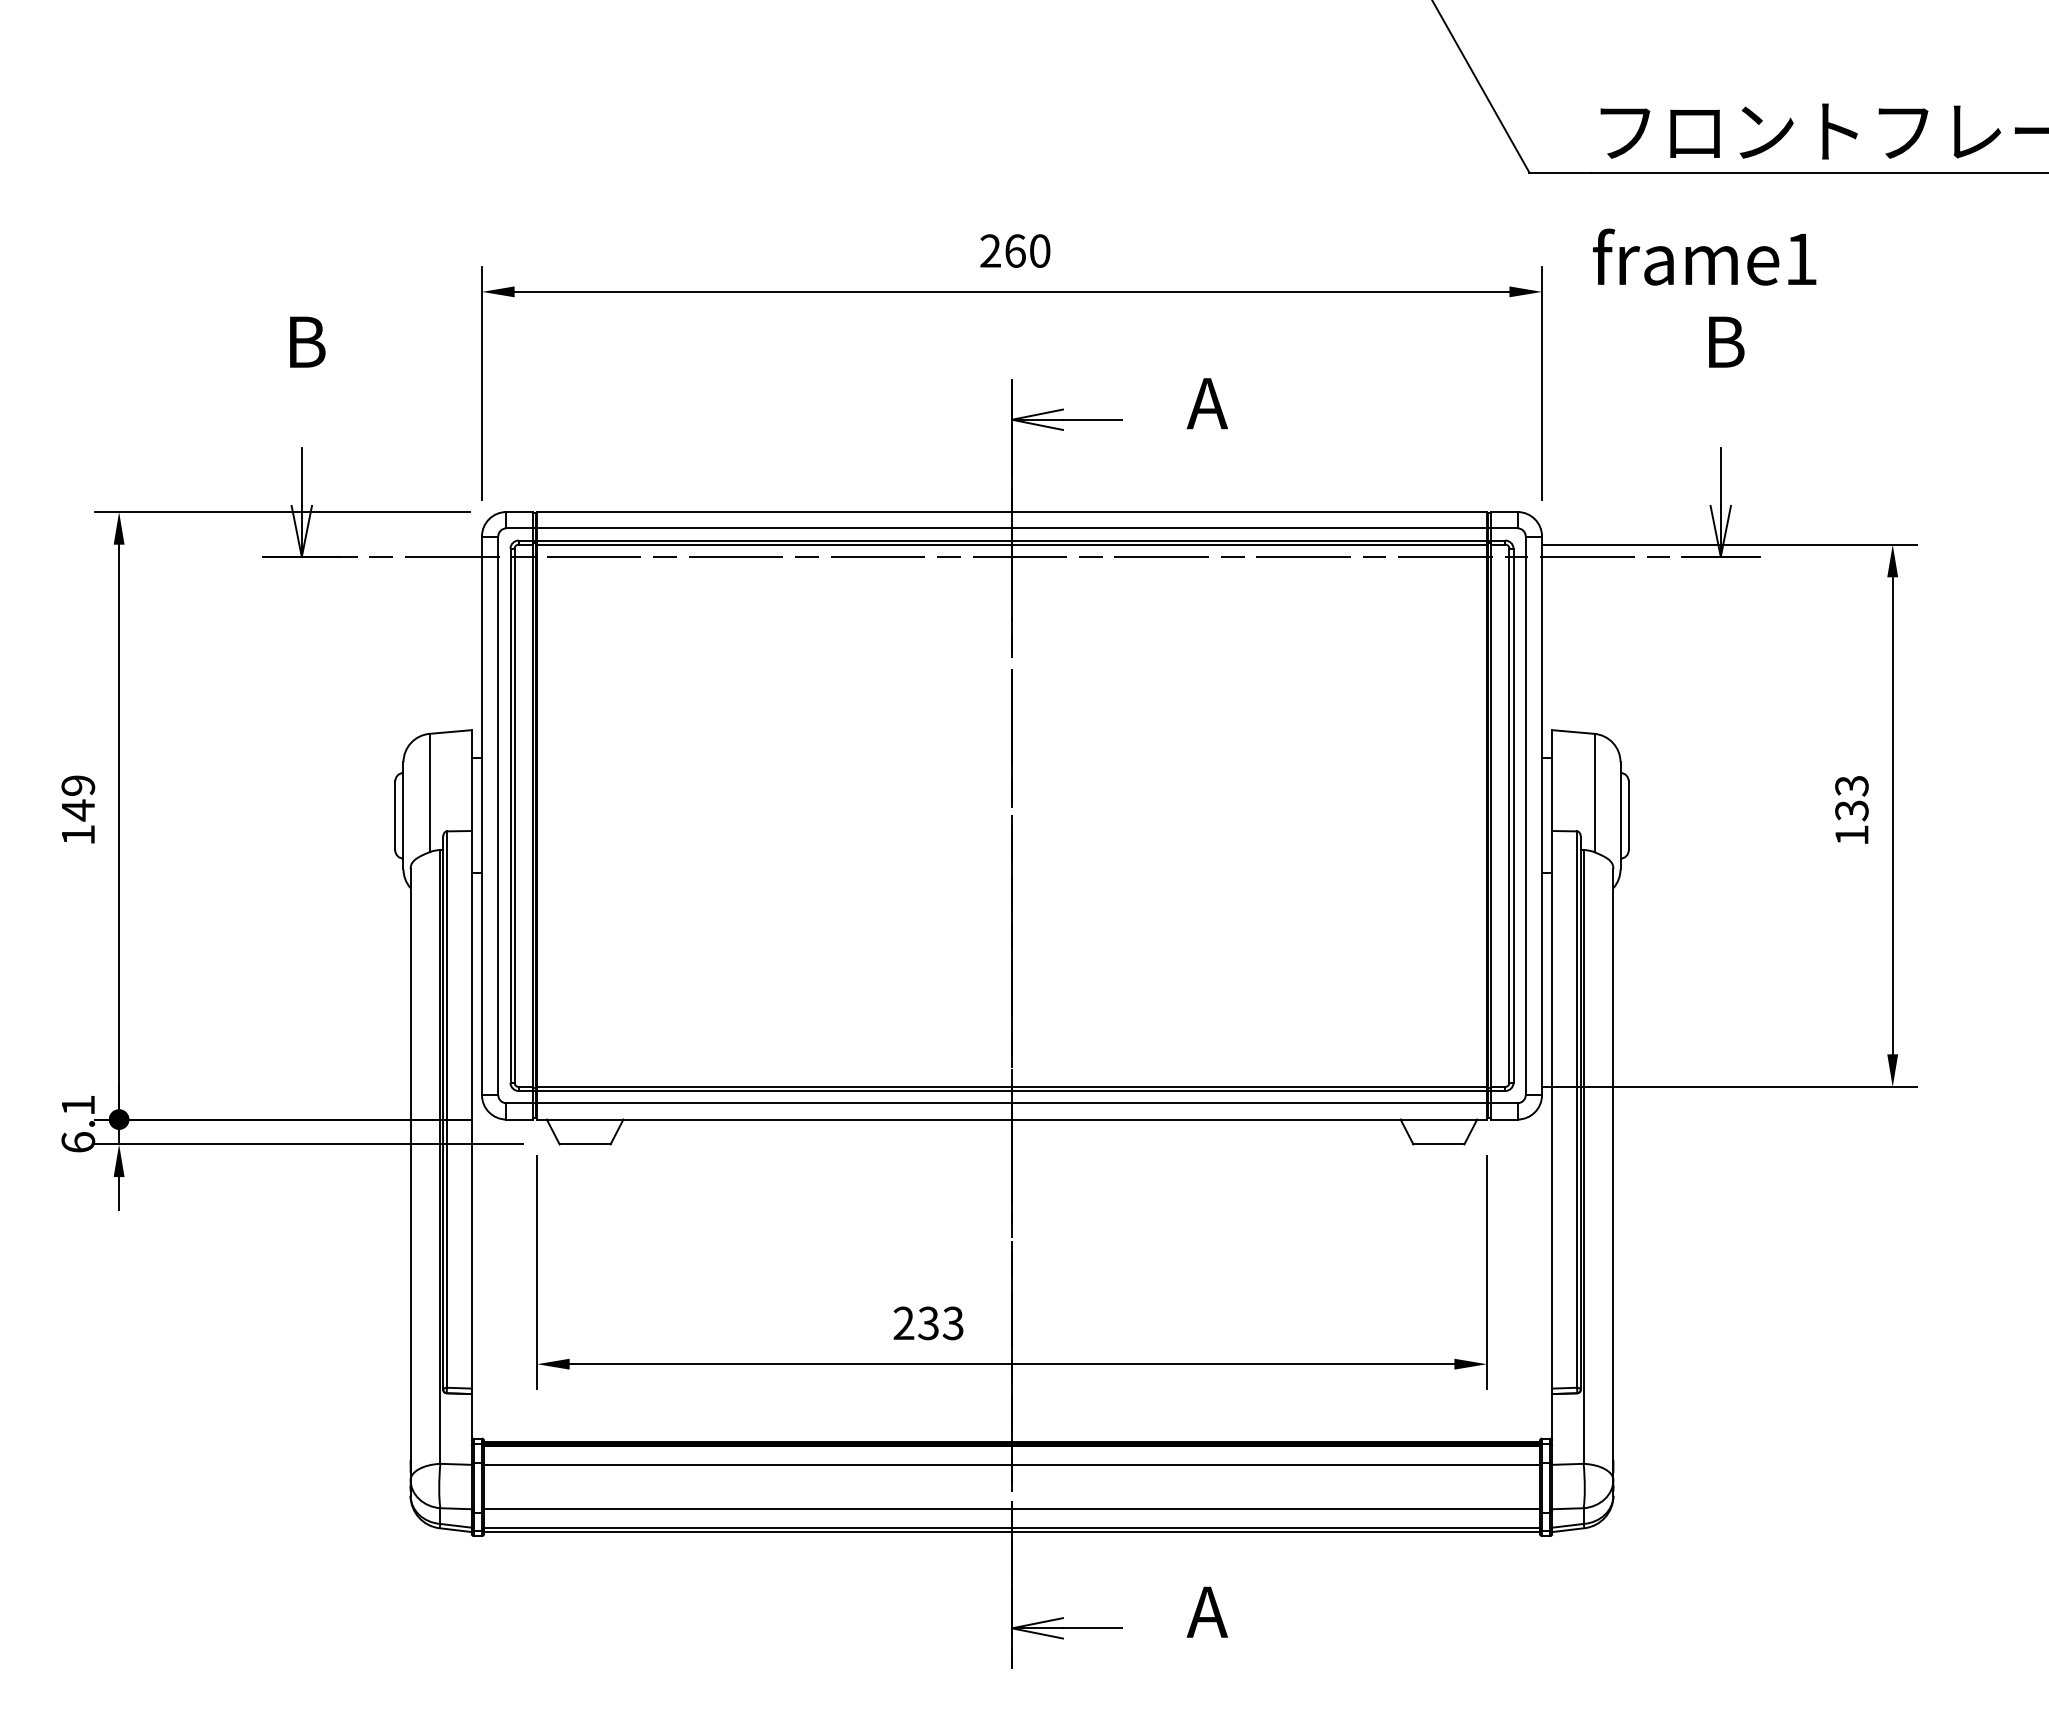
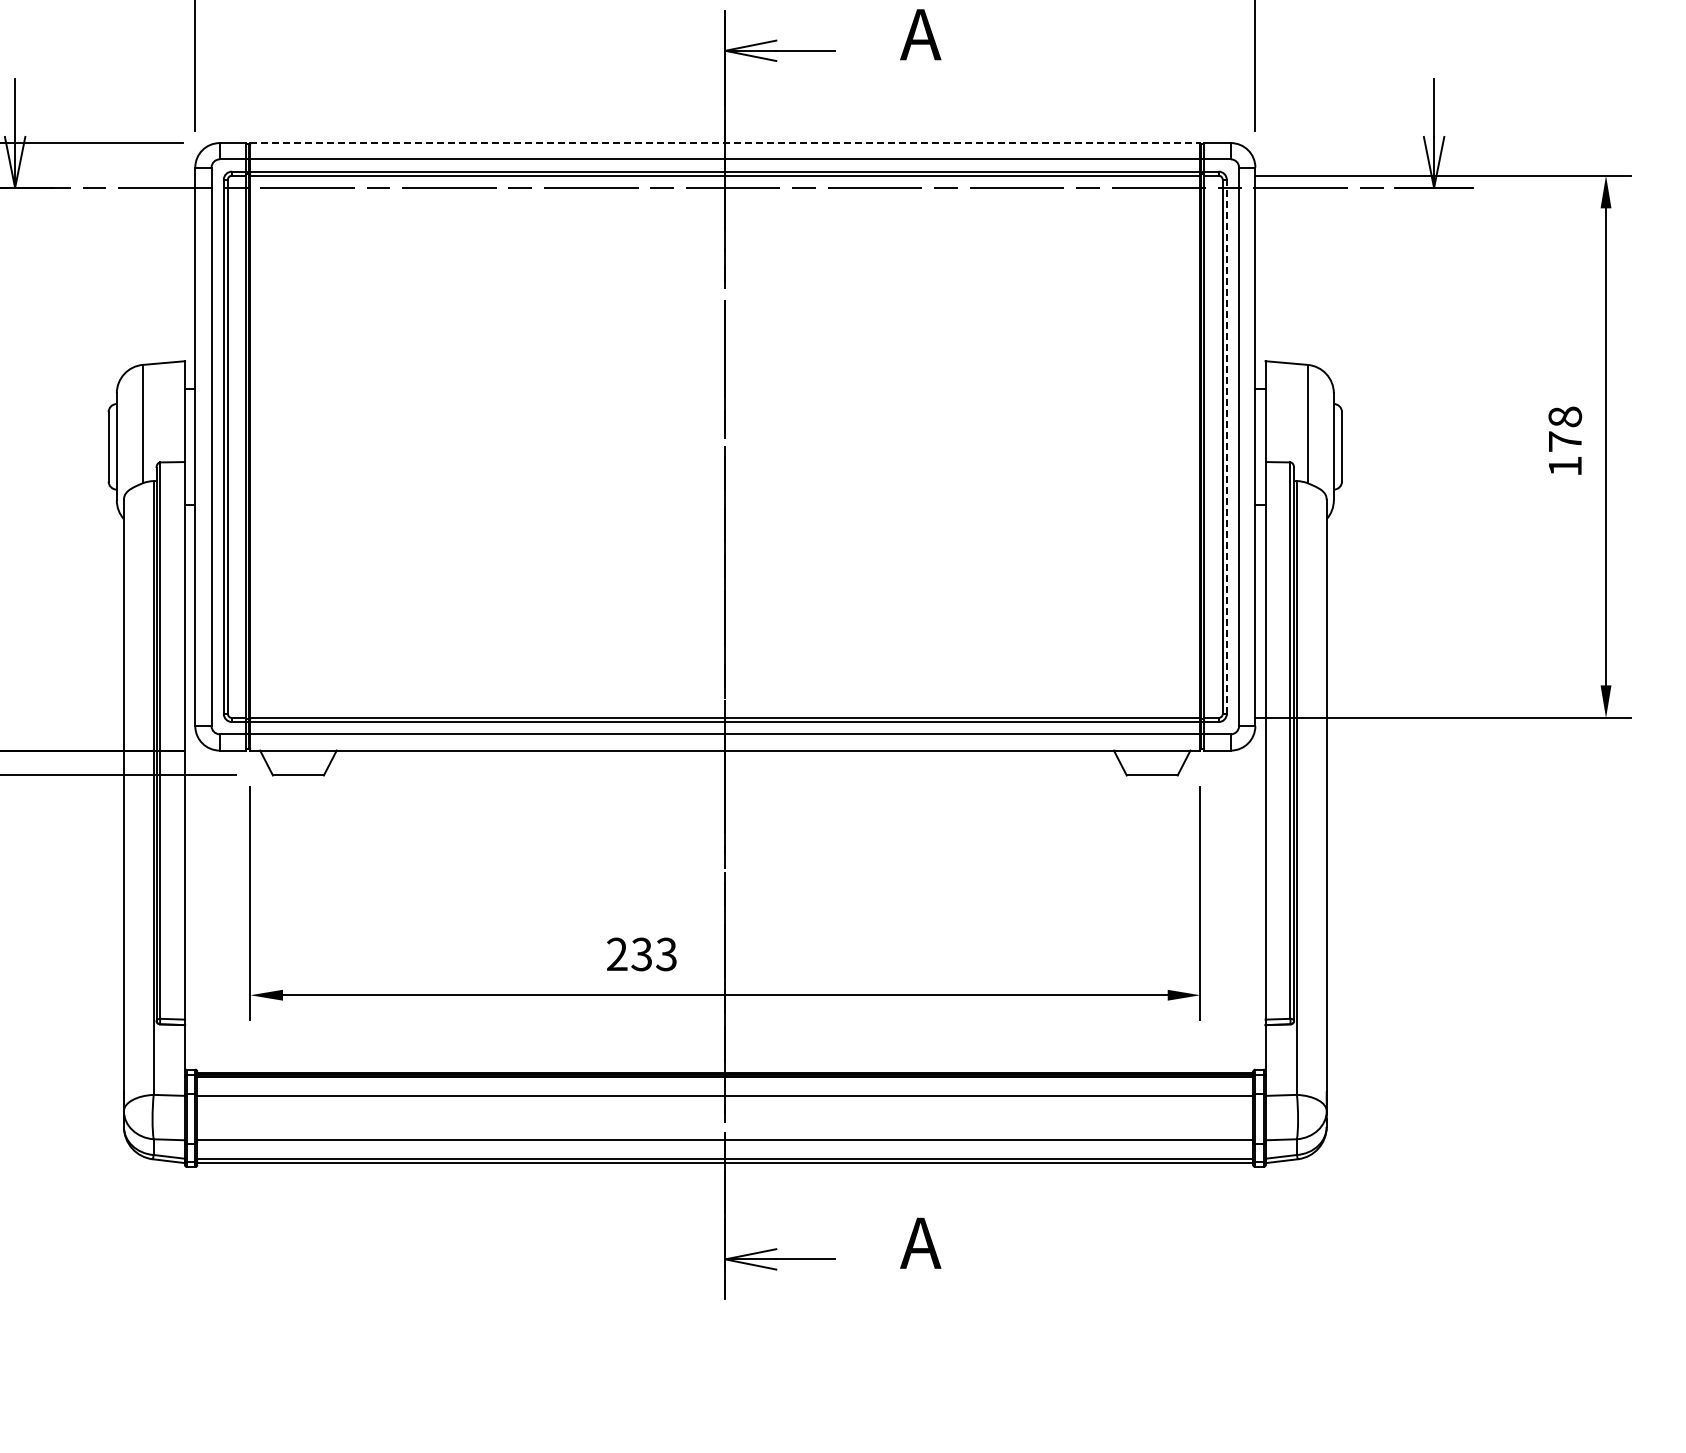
line: (1012, 512) -> (725, 143), solid -> dashed
text: (1851, 798) -> (1564, 429), 133 -> 178
line: (1513, 815) -> (1226, 446), solid -> dashed

